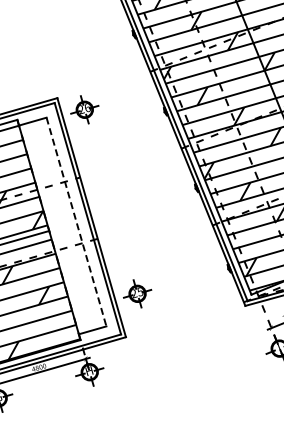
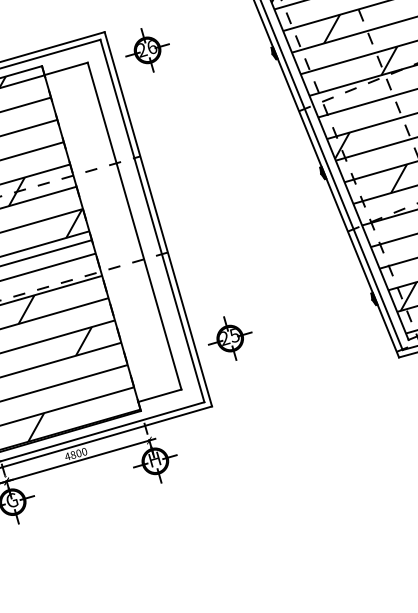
line: (76, 222) -> (134, 226), dashed -> solid

